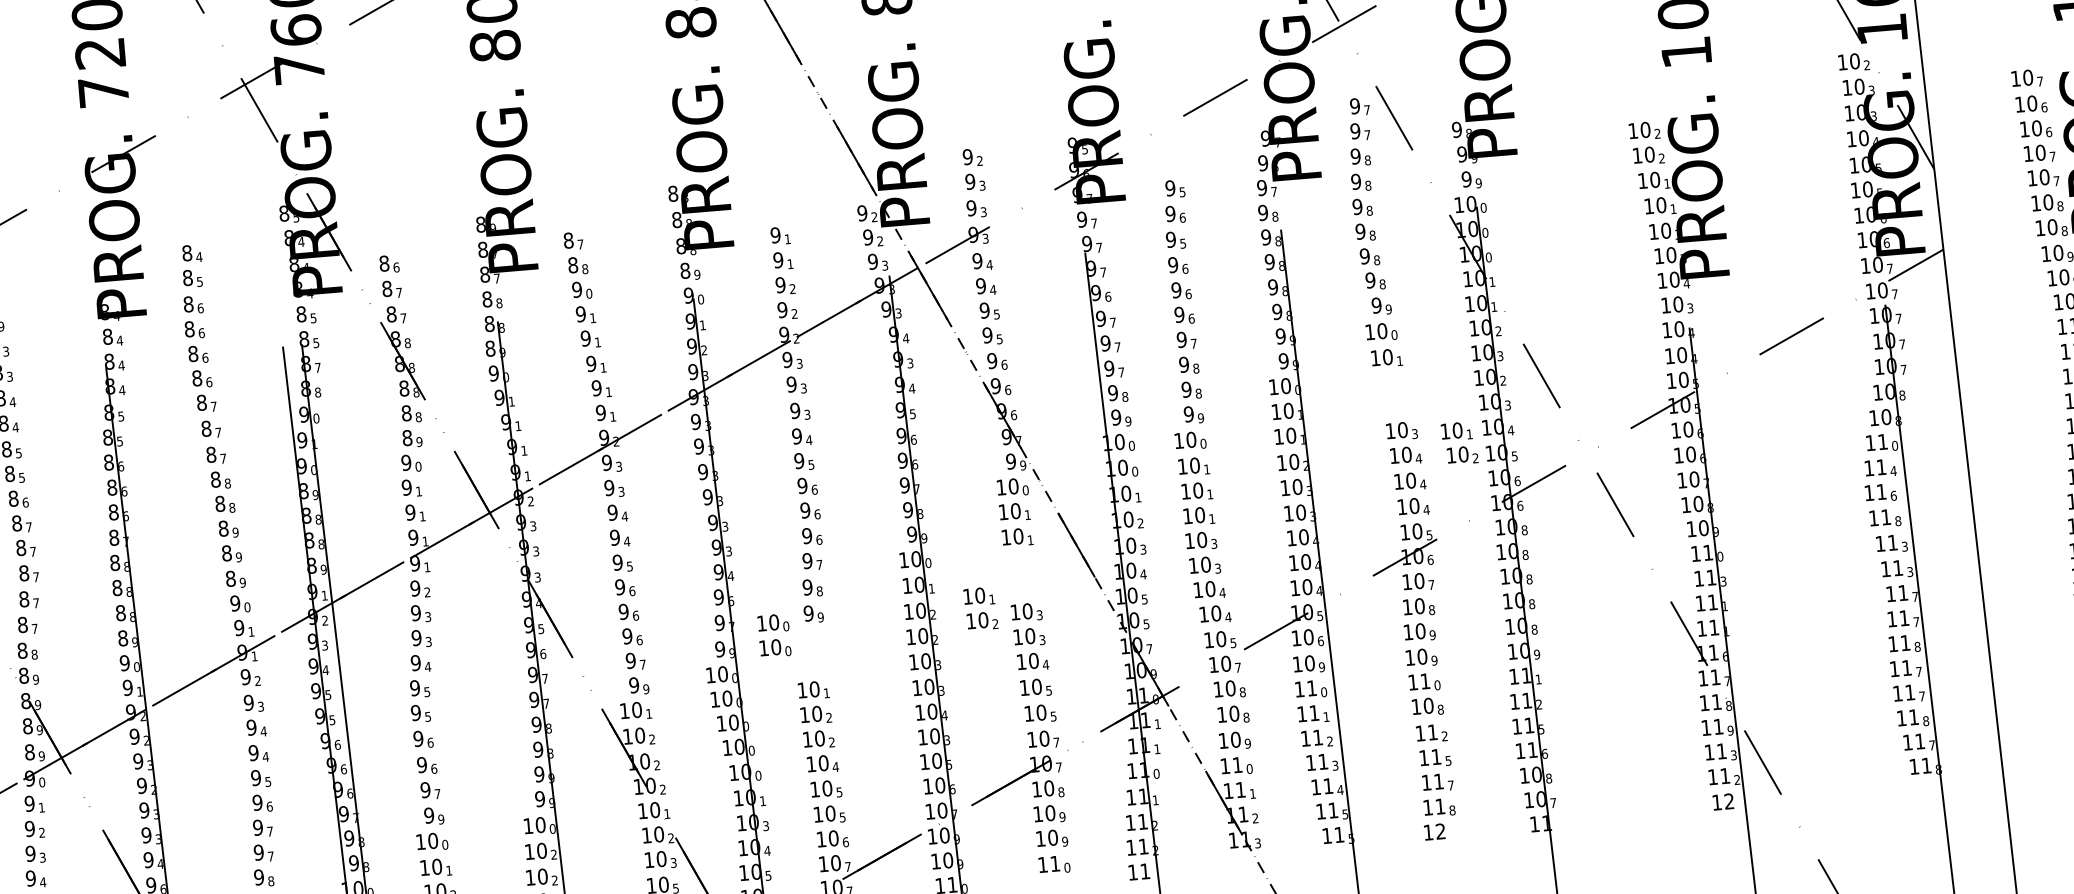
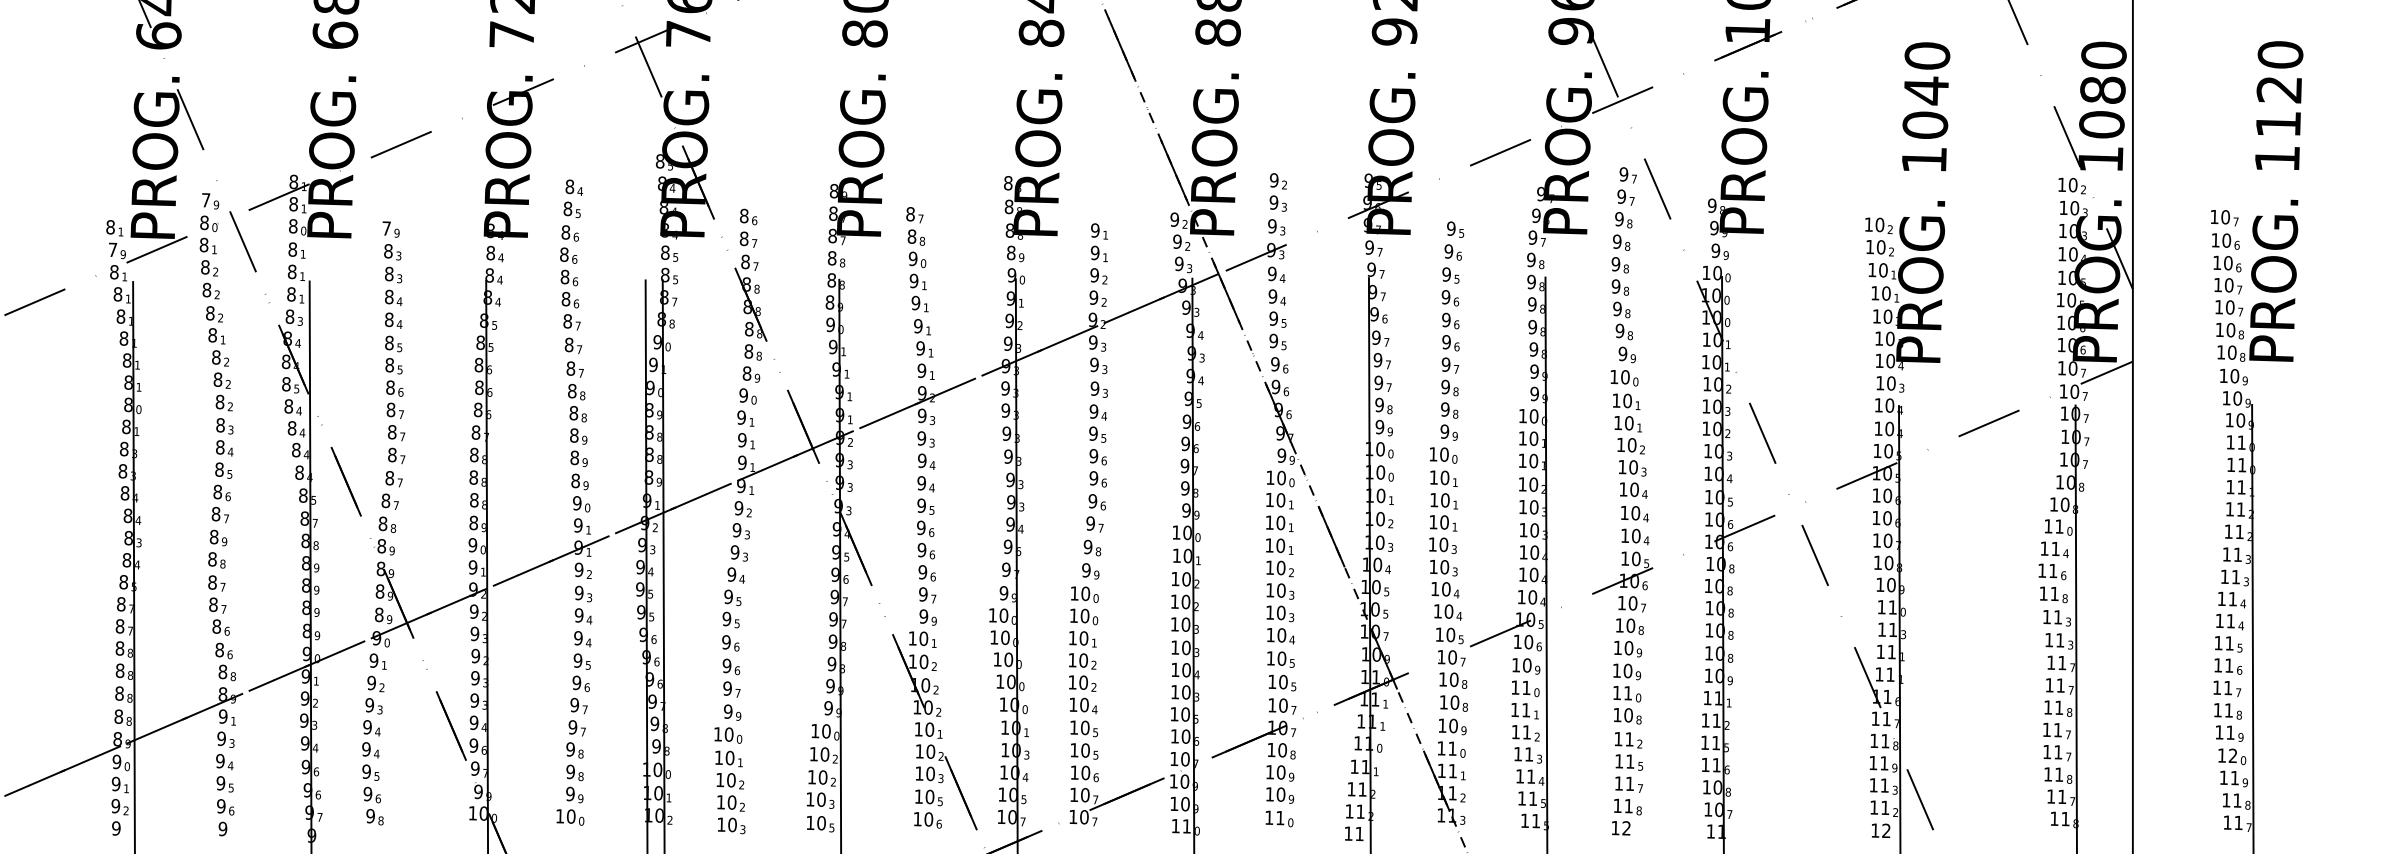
text: (1459, 444) -> (1629, 435), moved
text: (980, 608) -> (1279, 557), moved
text: (774, 635) -> (1084, 605), moved

